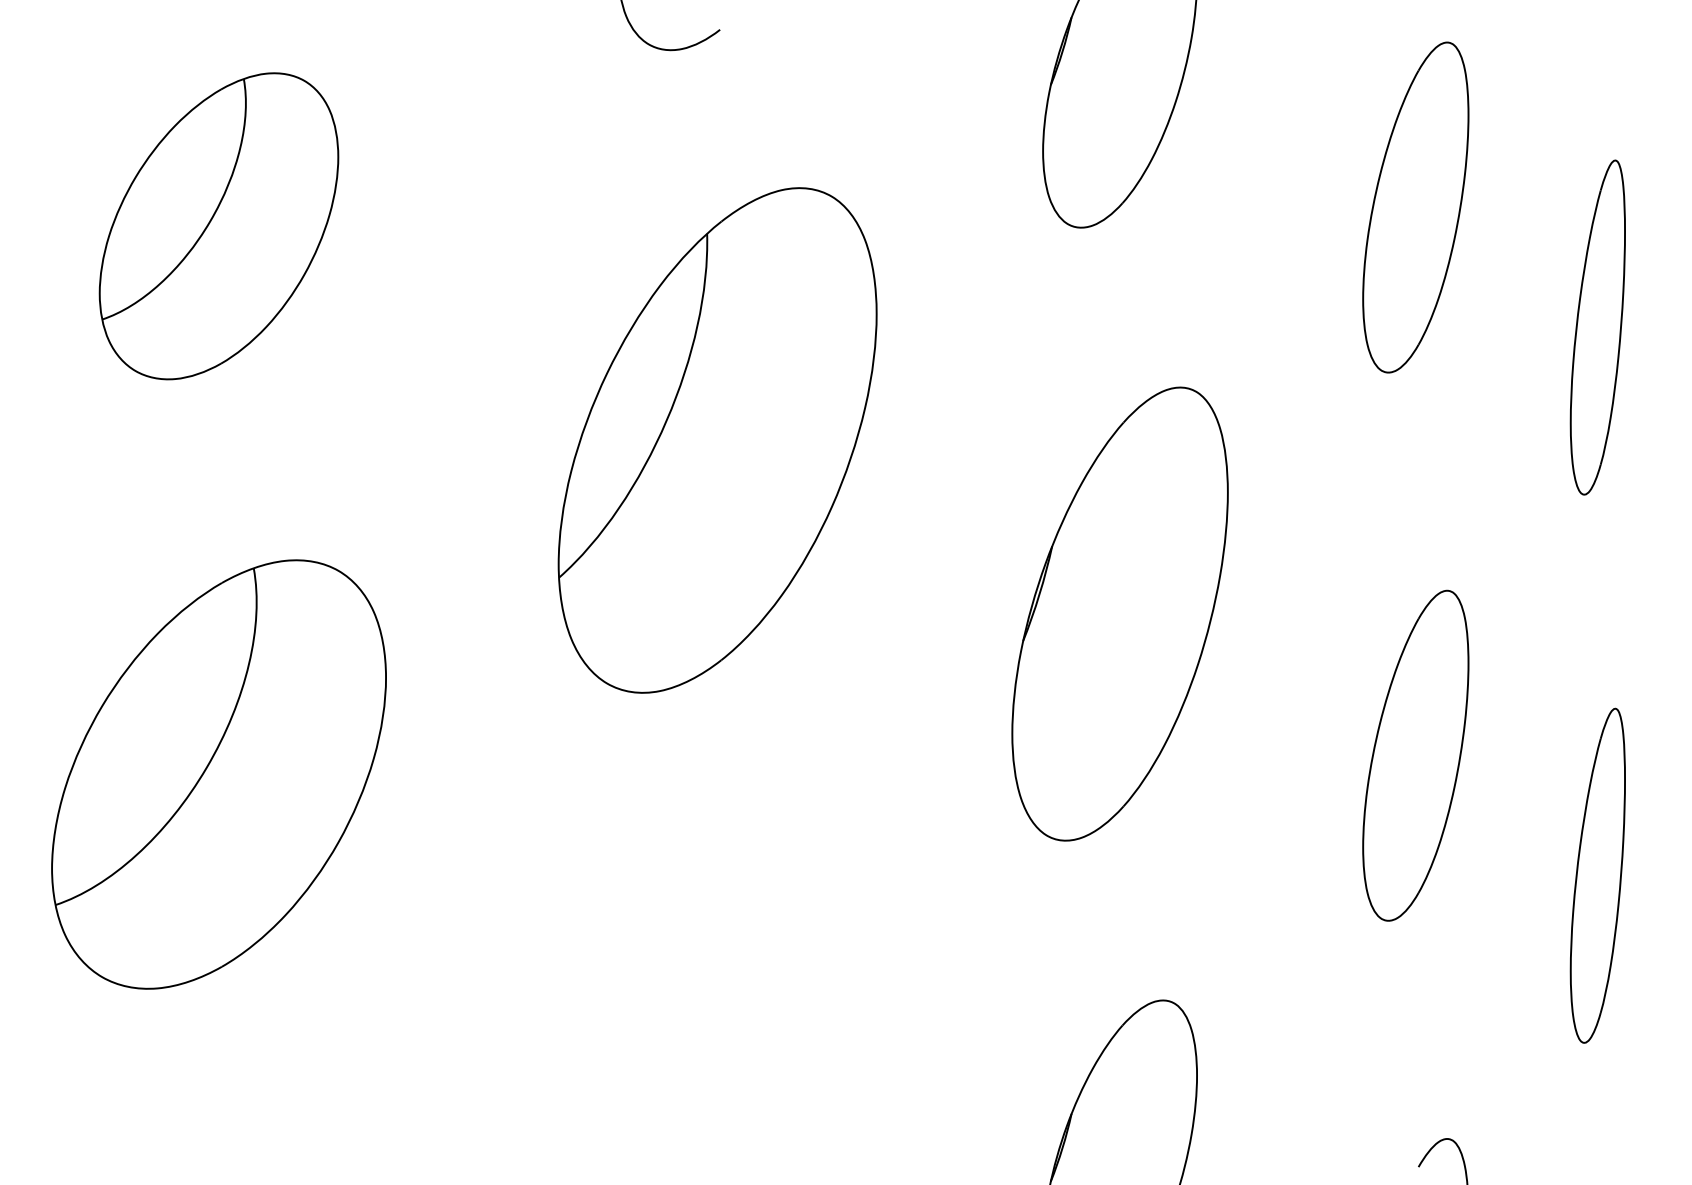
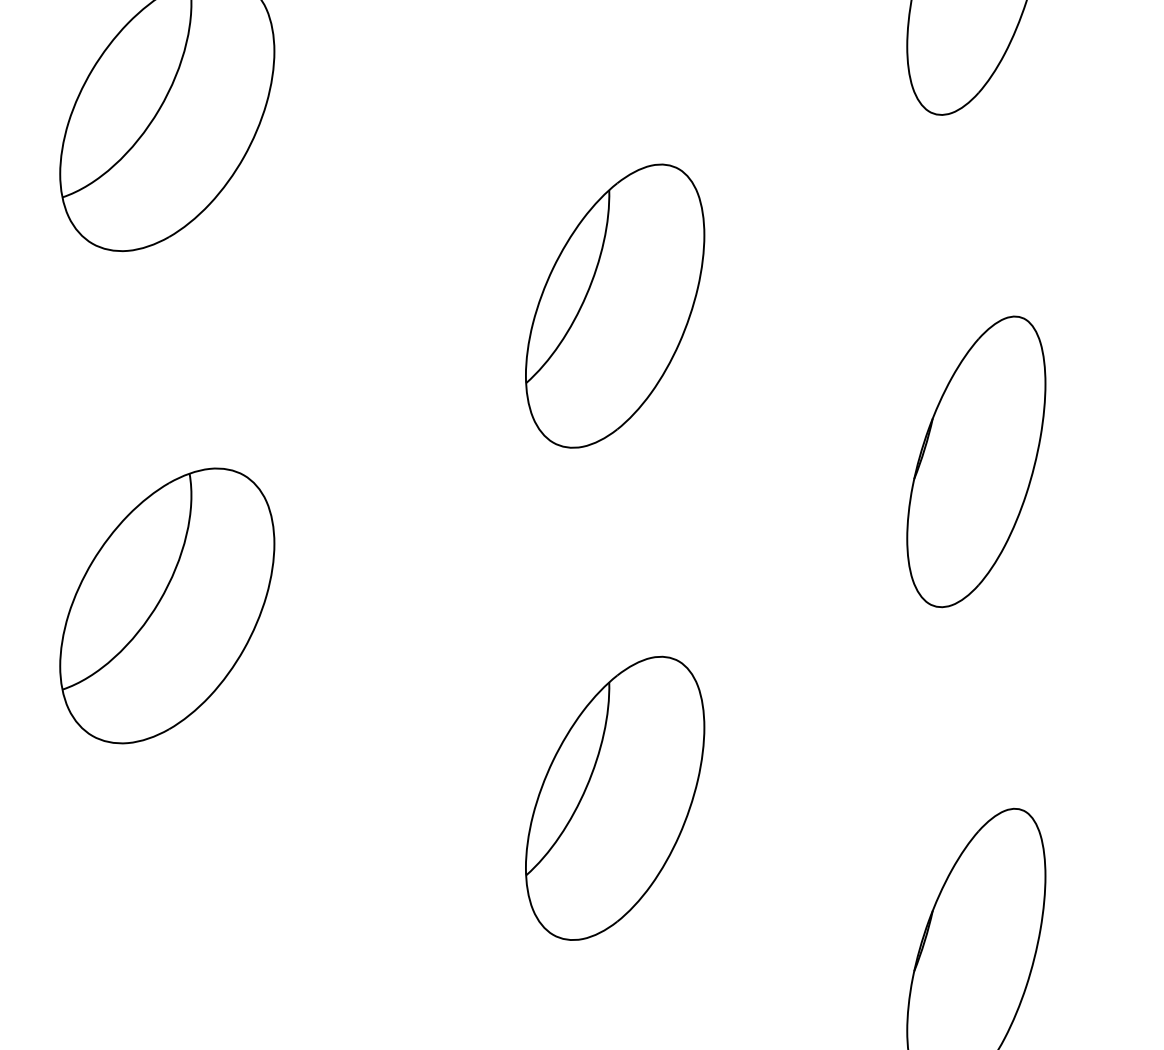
part: (717, 440) -> (614, 306), size x0.62
part: (1119, 613) -> (975, 461), size x0.71
part: (218, 774) -> (166, 605), size x0.71
part: (717, 988) -> (614, 798), added

